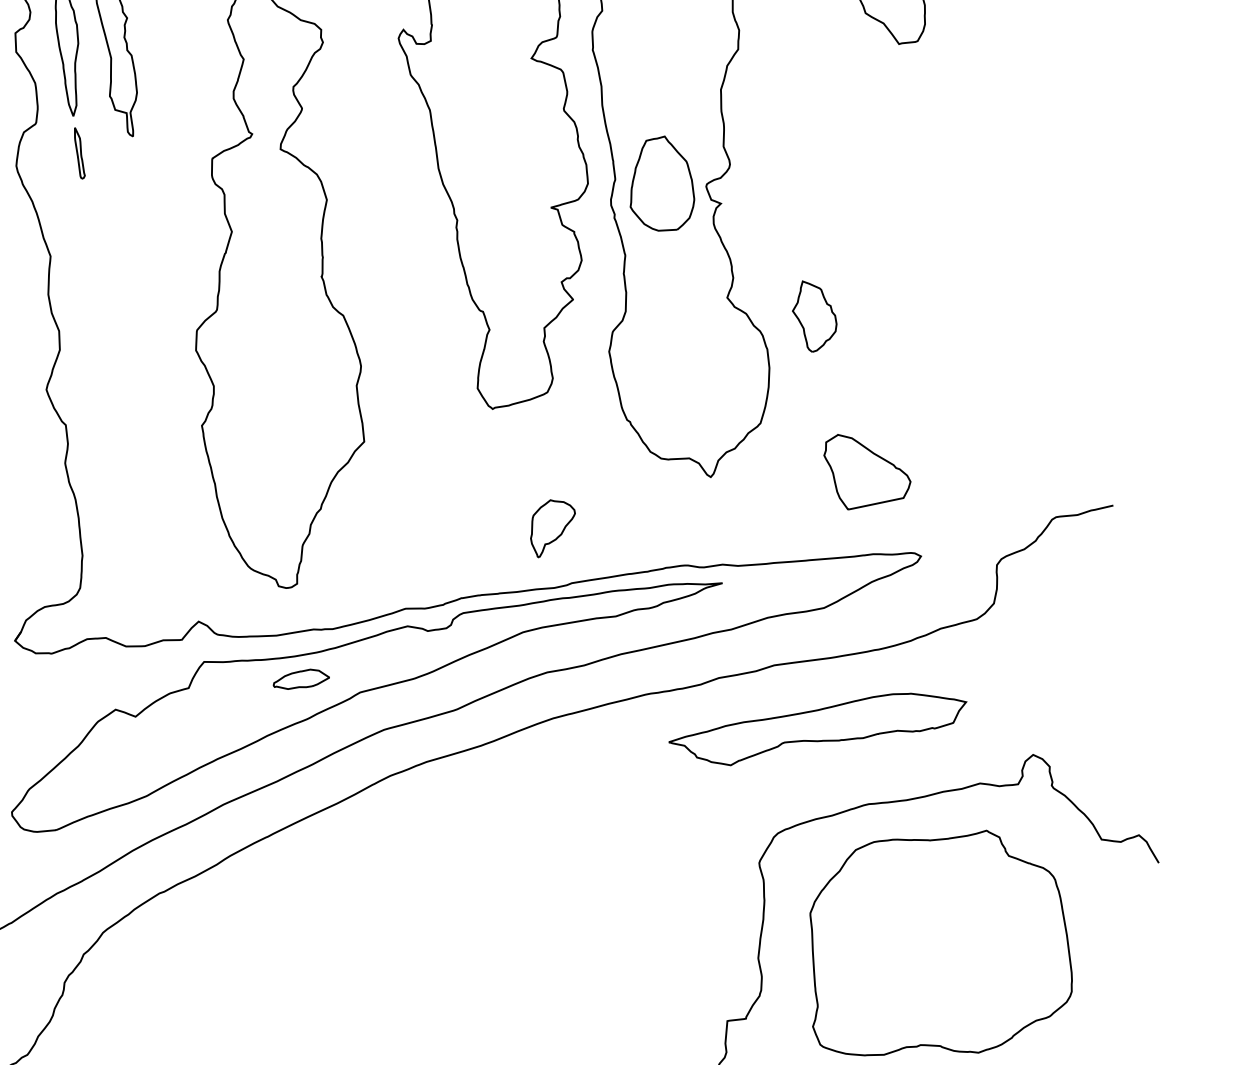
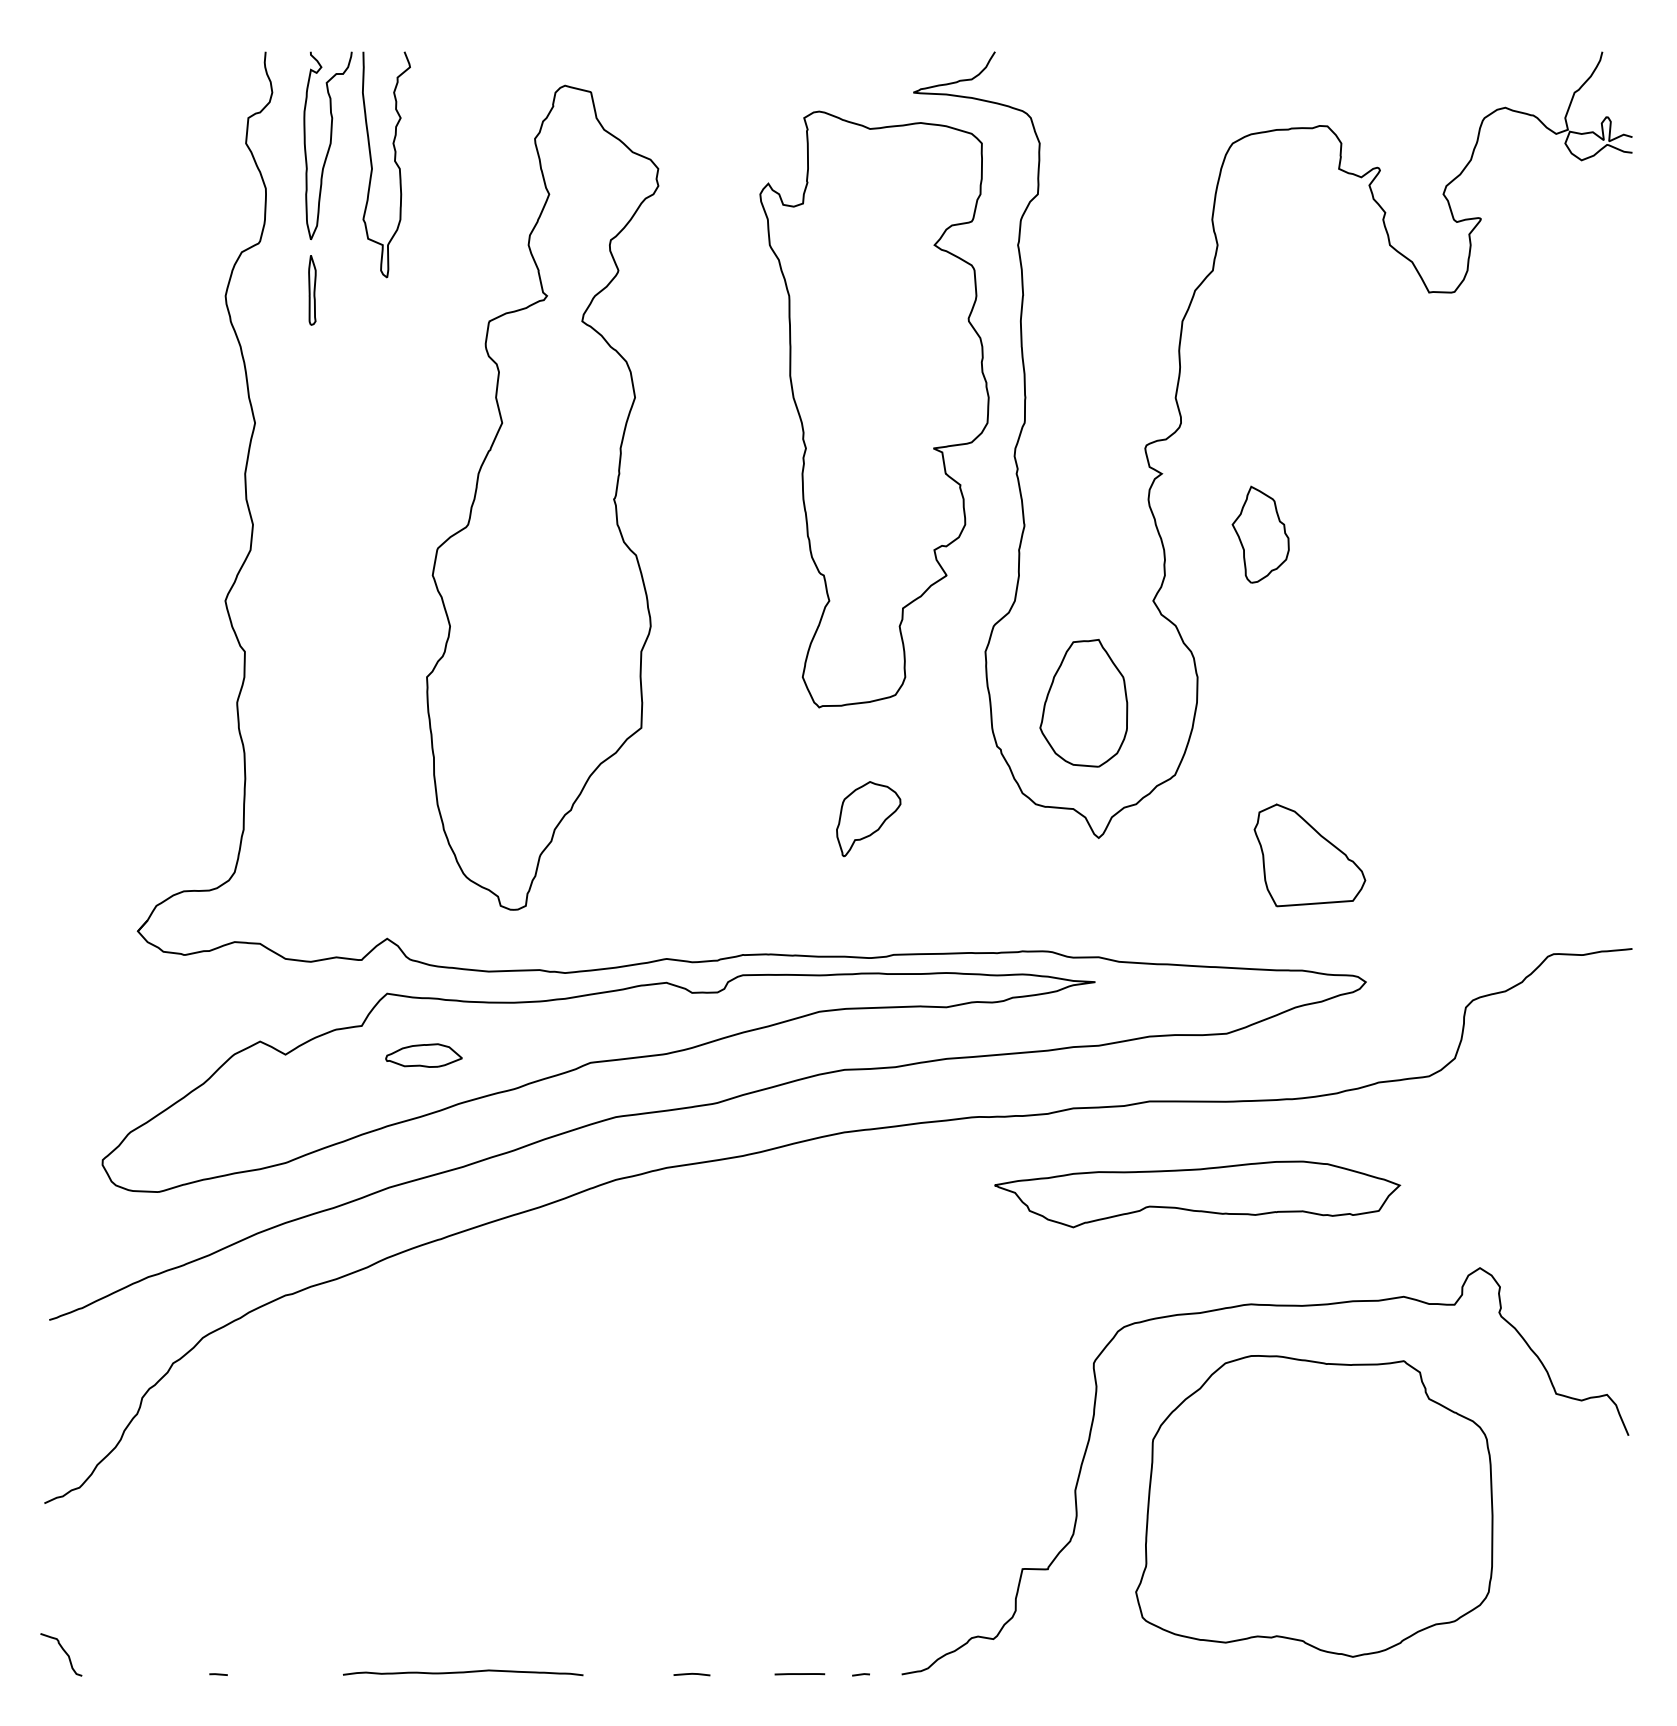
part: (659, 184) -> (1083, 703), moved
part: (814, 315) -> (1260, 534), moved
part: (553, 527) -> (868, 819), moved
part: (300, 679) -> (423, 1055), moved

